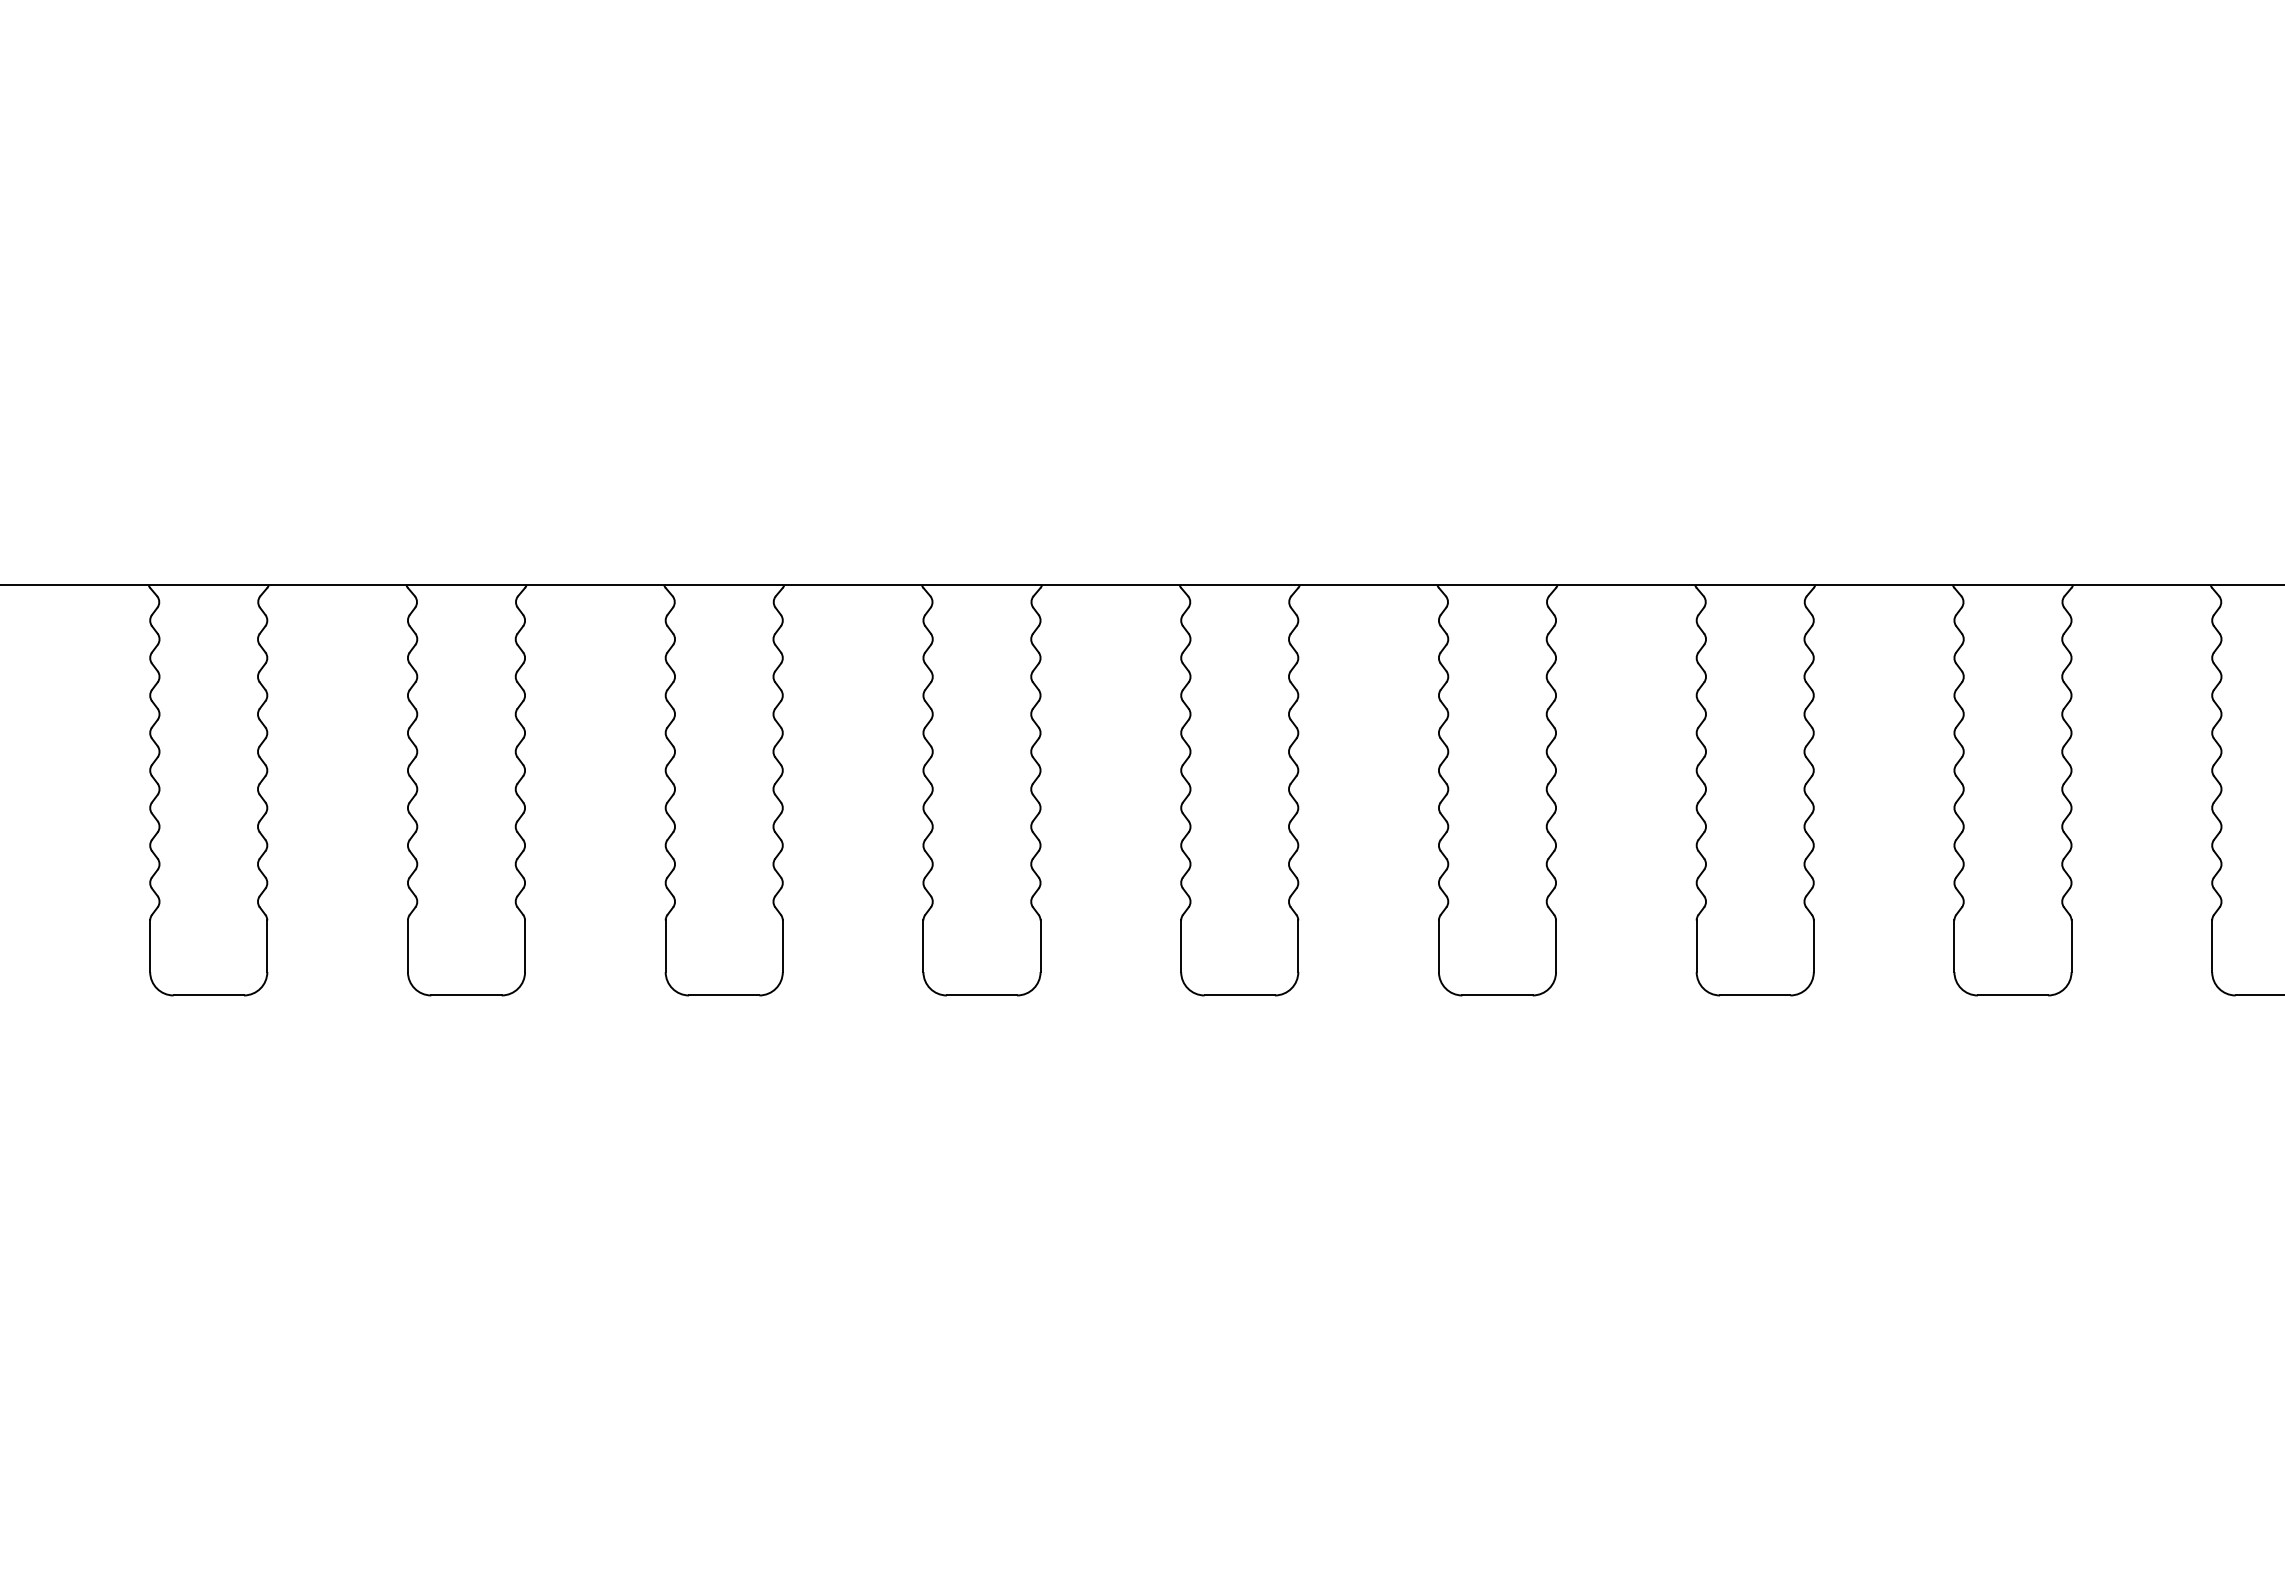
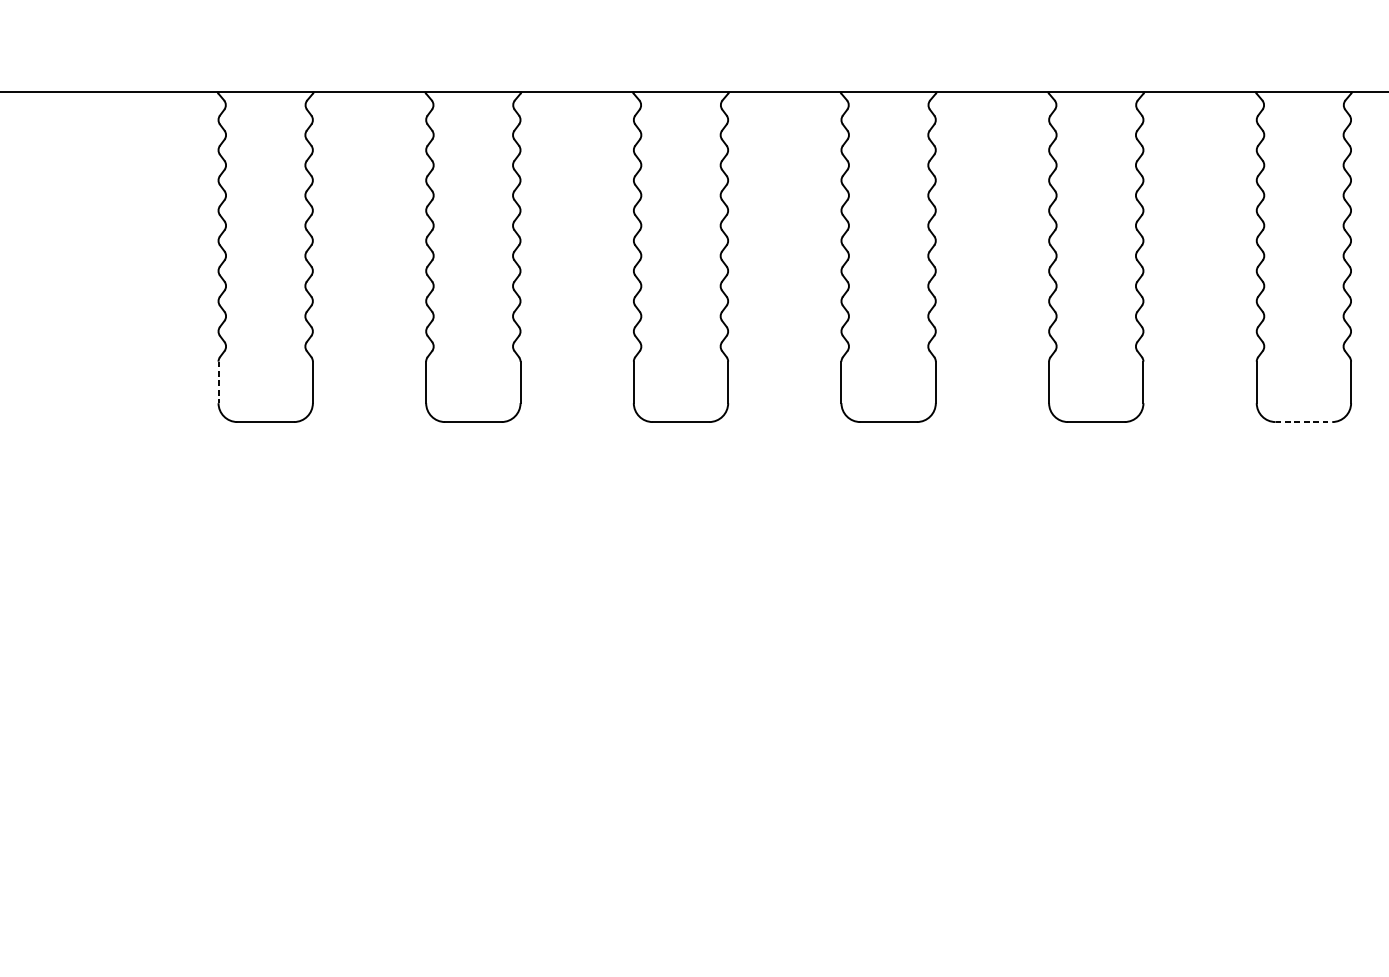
line: (150, 946) -> (218, 382), solid -> dashed
line: (1497, 995) -> (1303, 422), solid -> dashed

